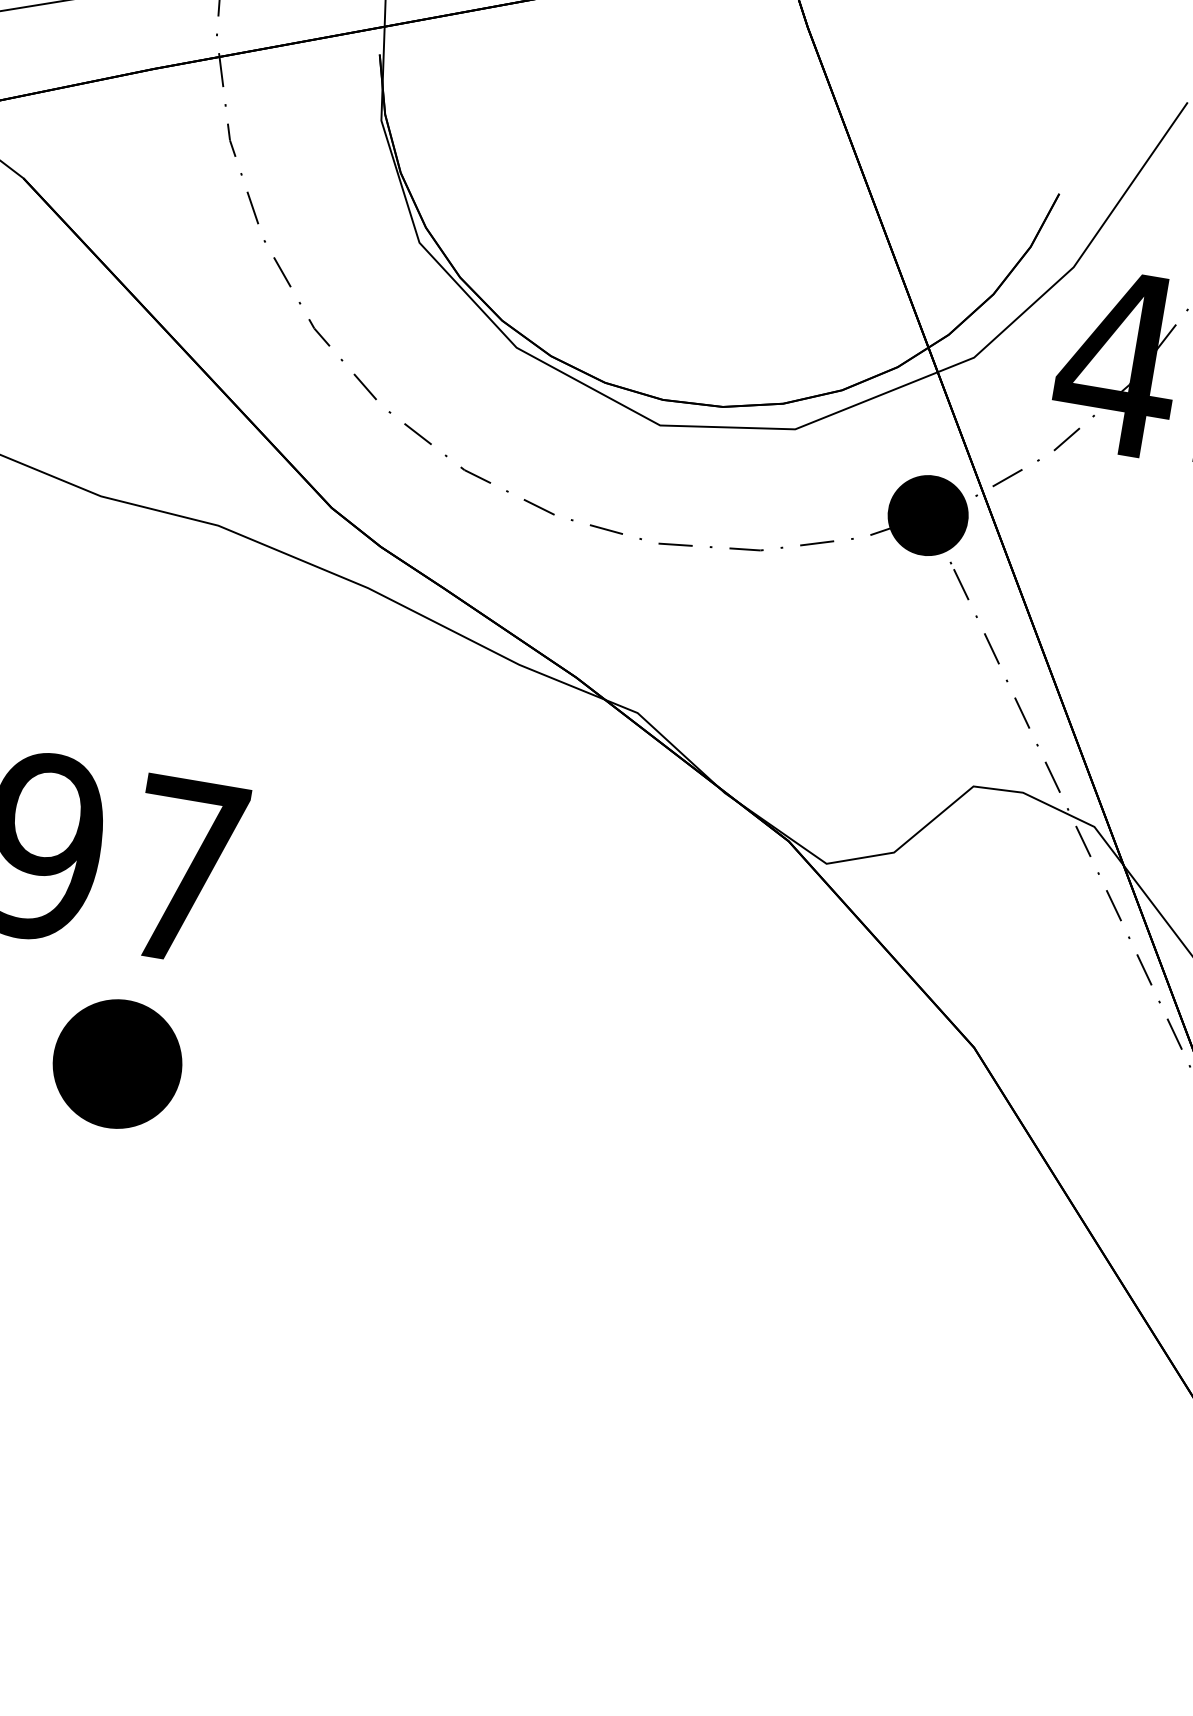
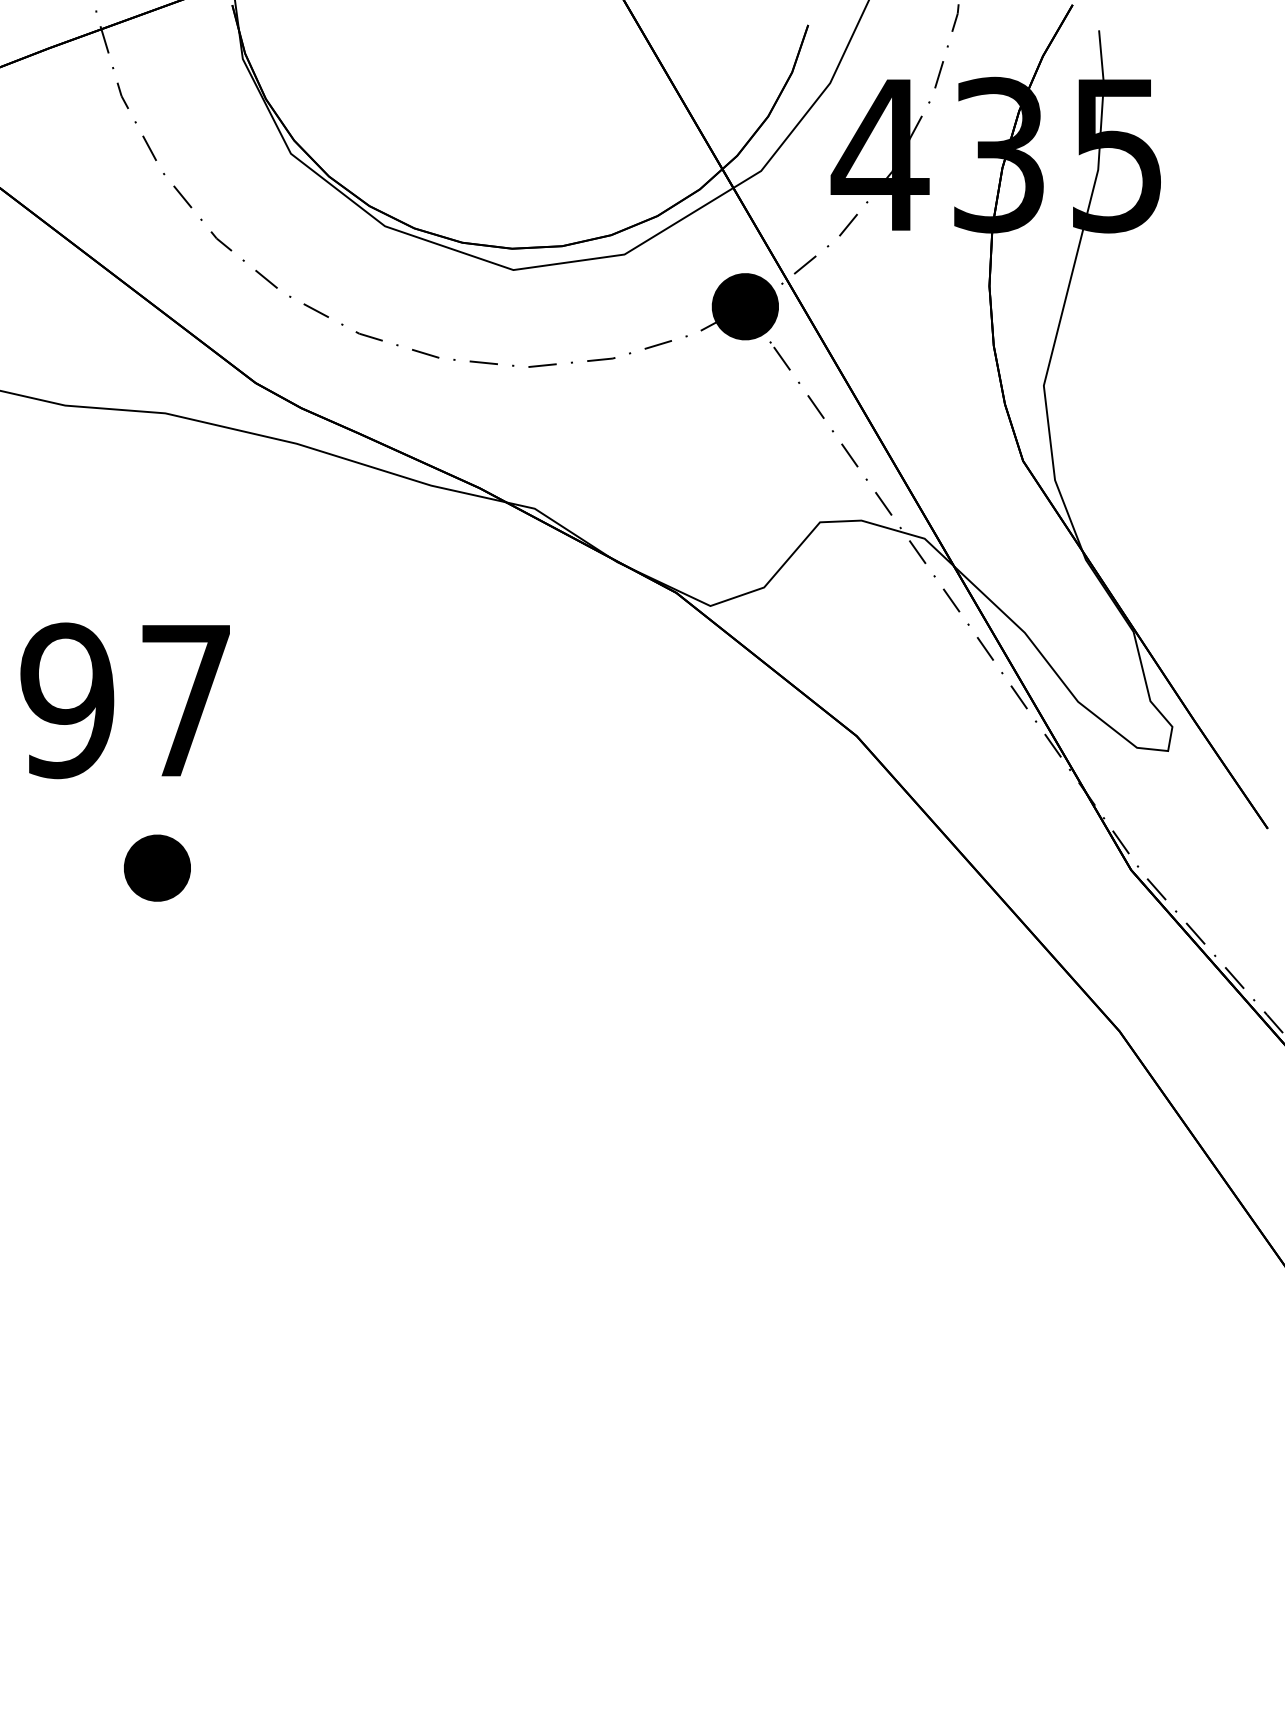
part: (117, 1063) -> (157, 867), size x0.62

